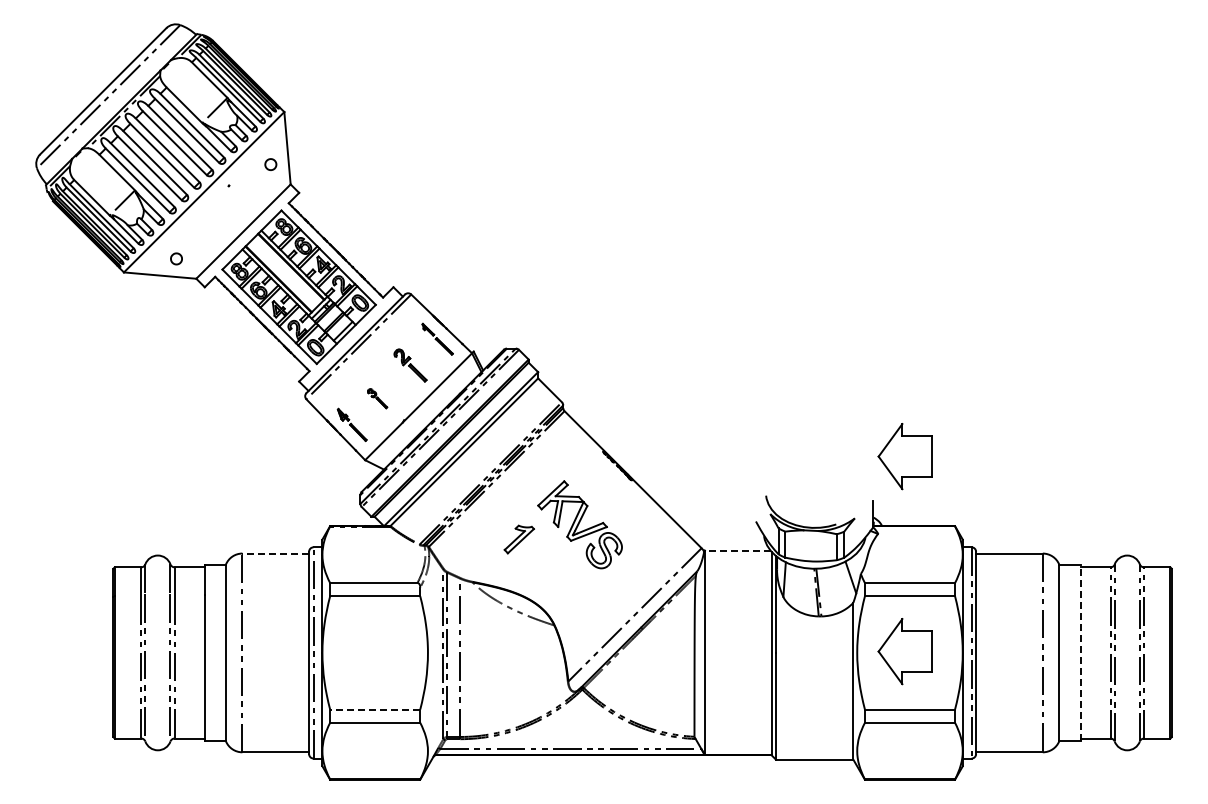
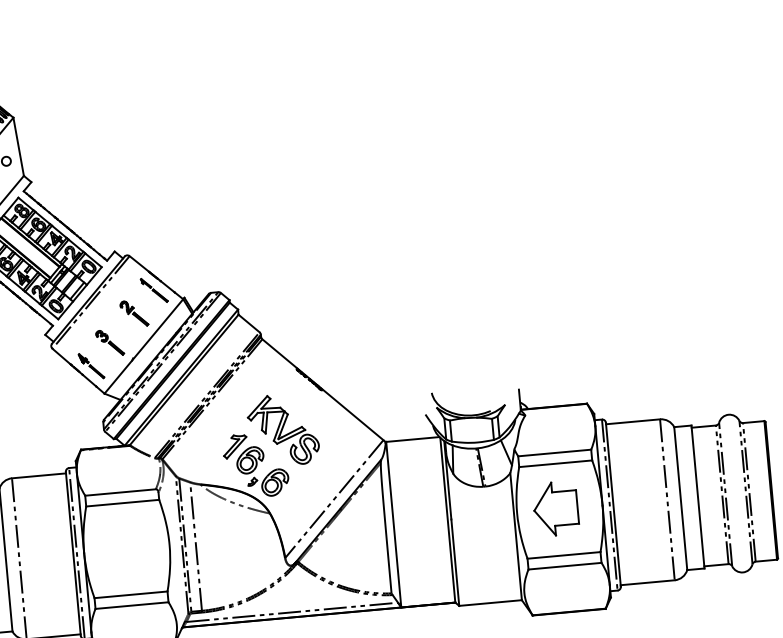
part: (377, 398) -> (109, 342), size x1.67
part: (904, 456) -> (540, 350), removed
line: (737, 550) -> (412, 439), dashed -> solid
line: (275, 553) -> (38, 475), dashed -> solid
part: (553, 579) -> (265, 476), added
line: (1080, 652) -> (697, 496), dashed -> solid
line: (374, 709) -> (130, 594), dashed -> solid

